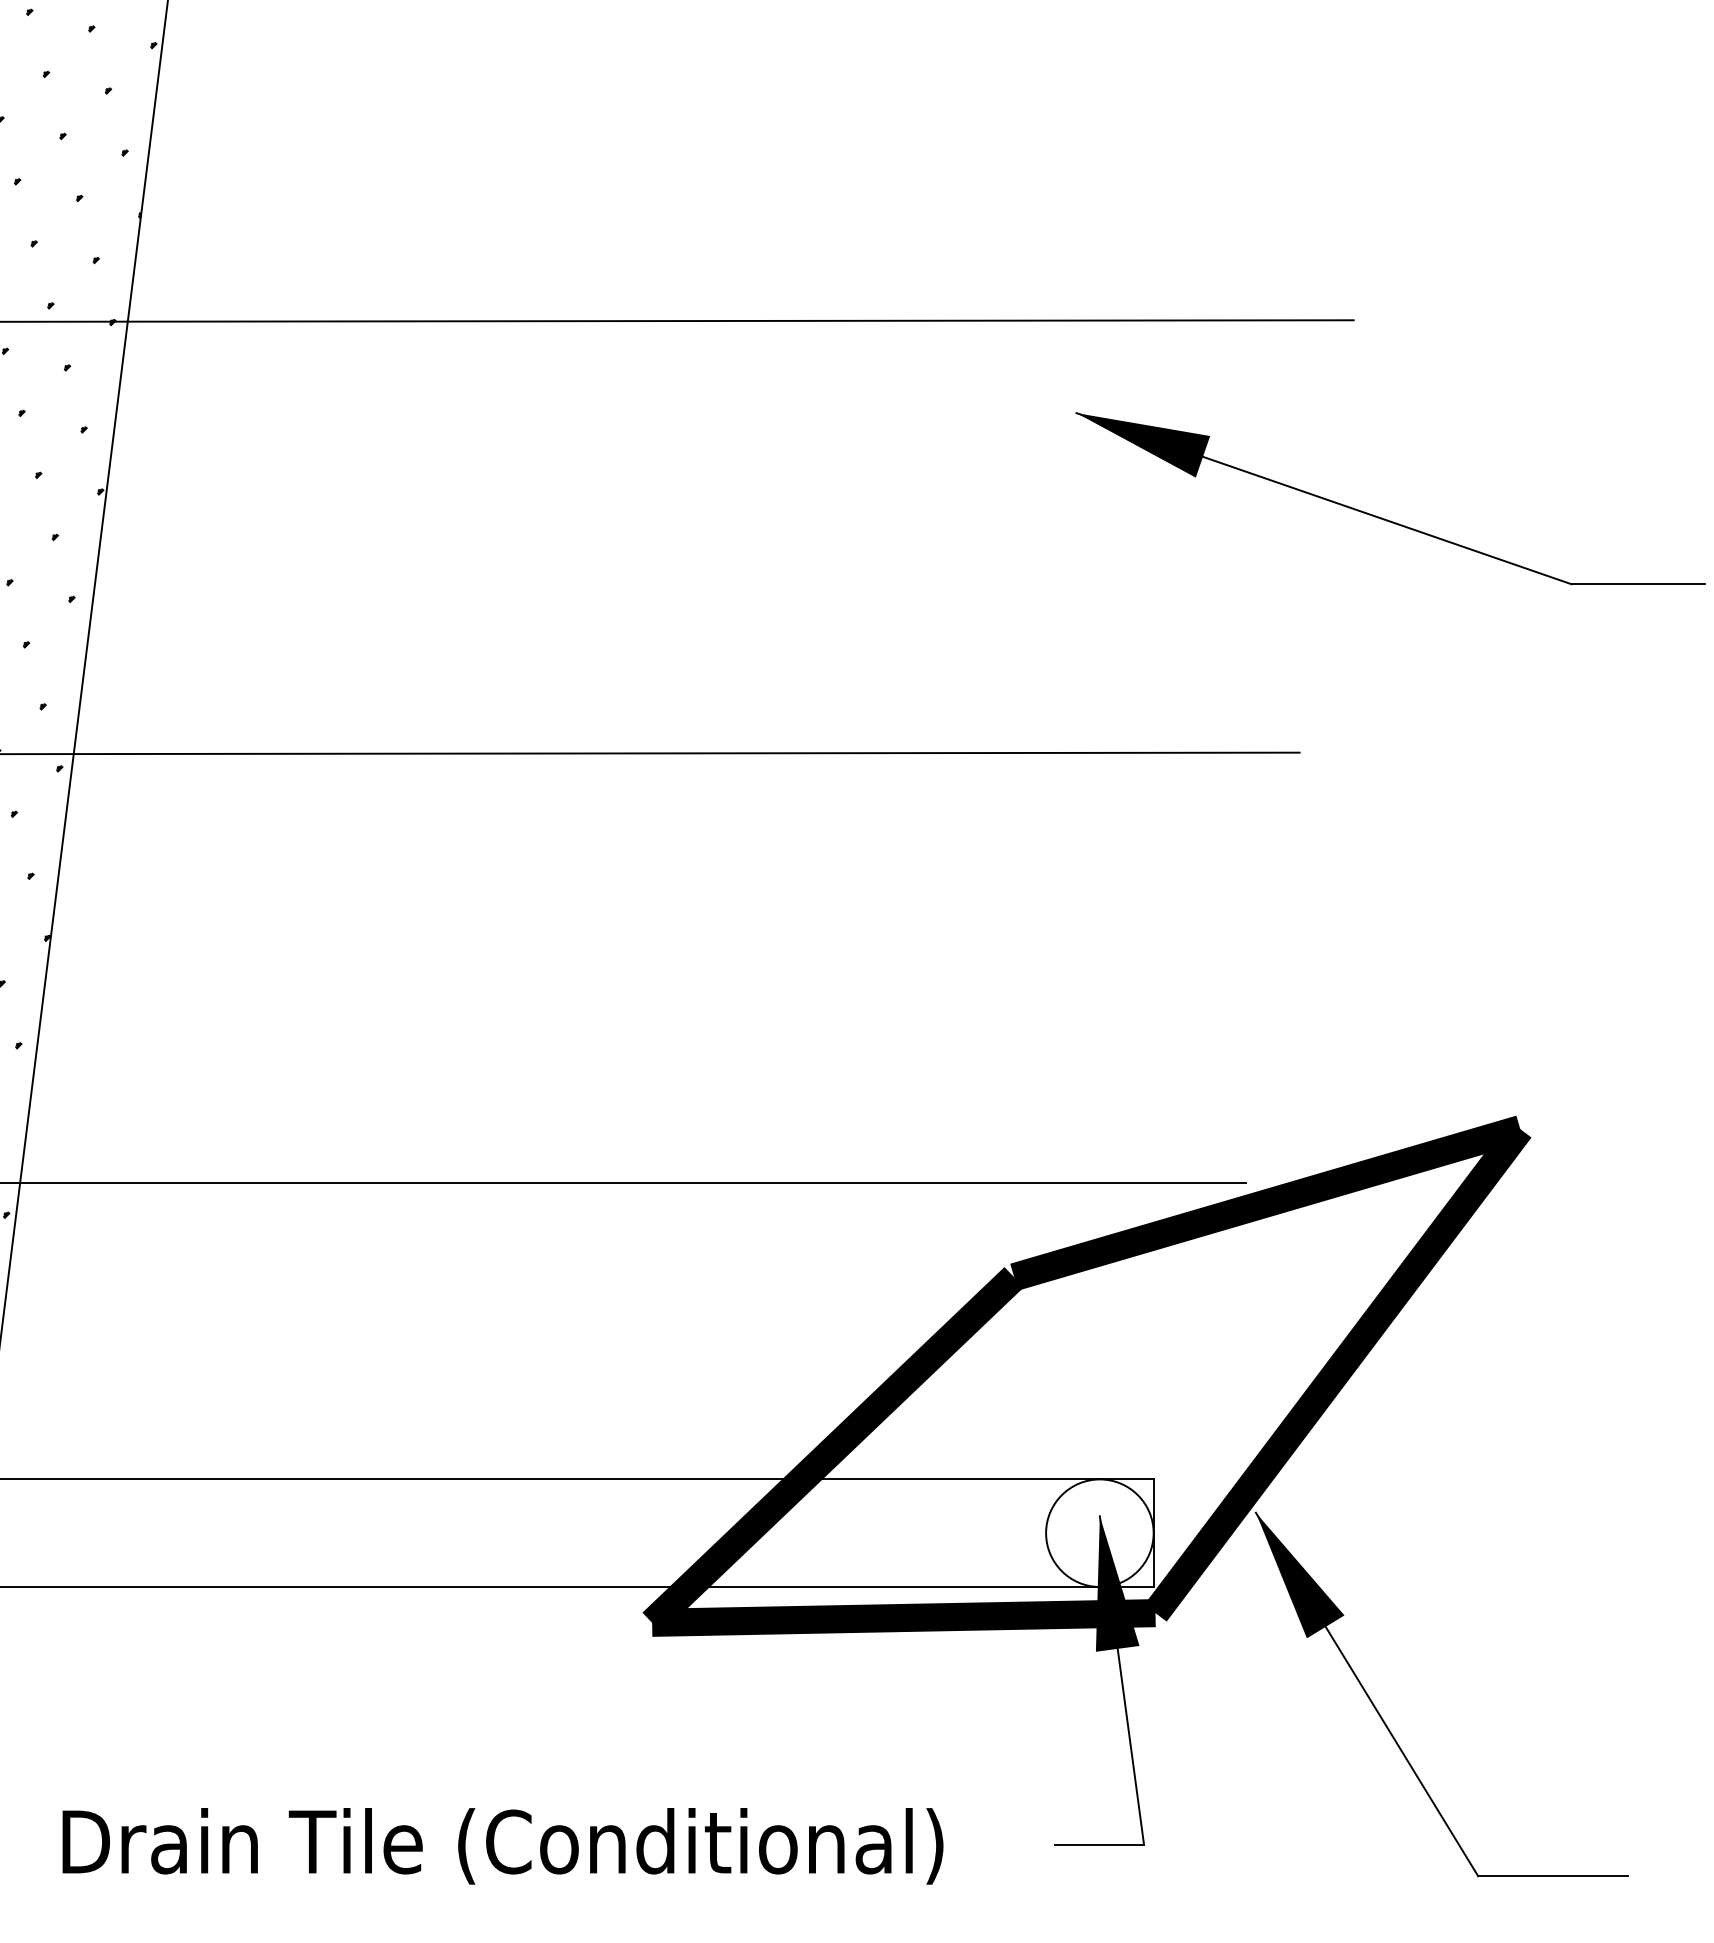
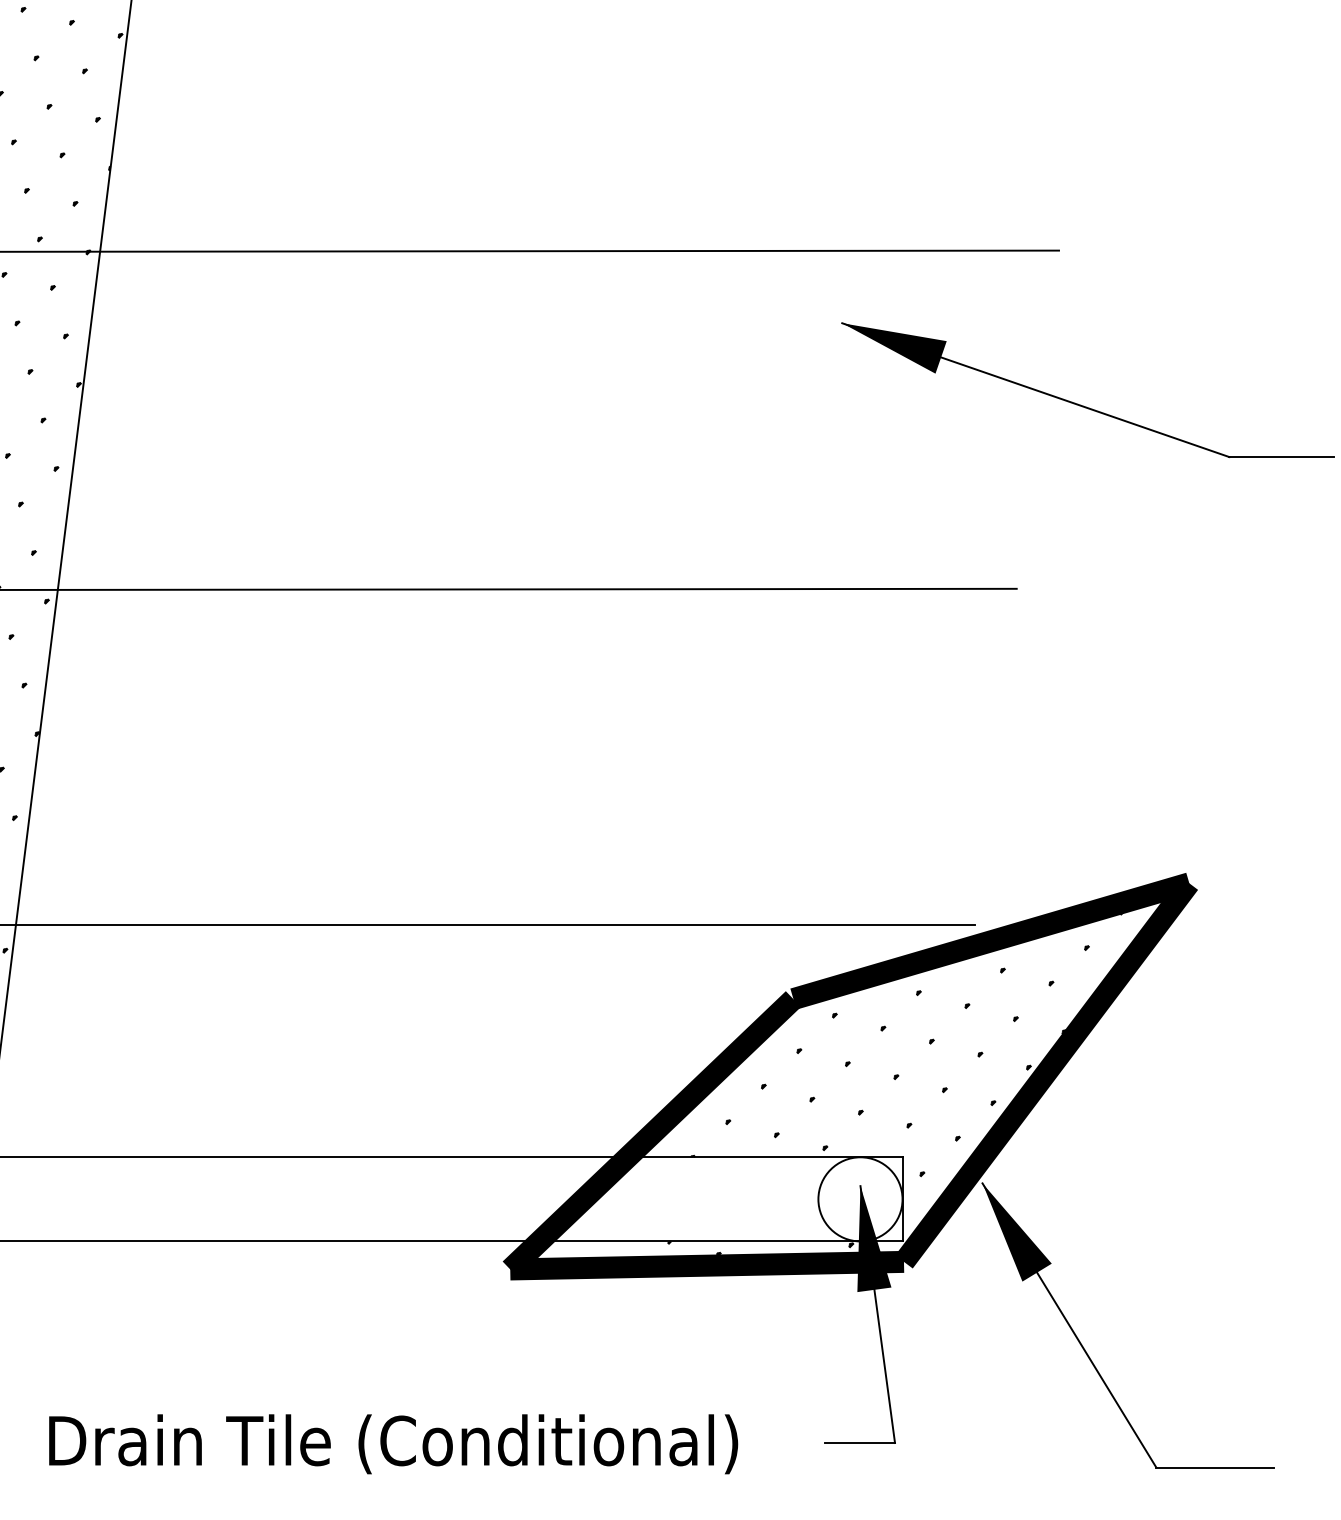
hatch: (1060, 1391) -> (829, 1088), added

